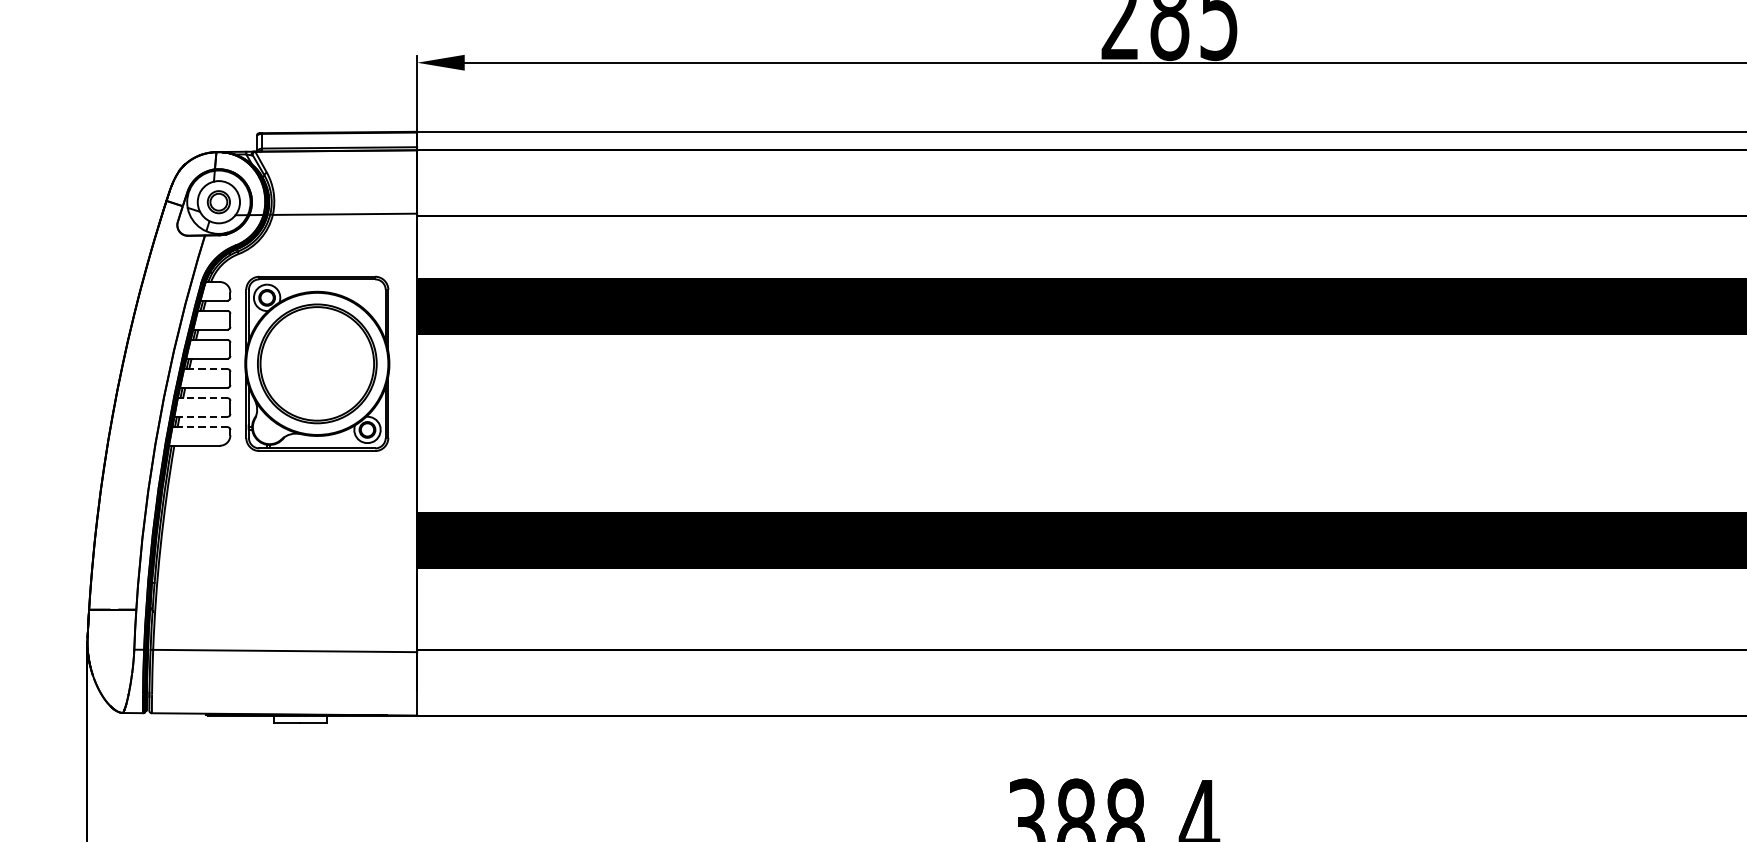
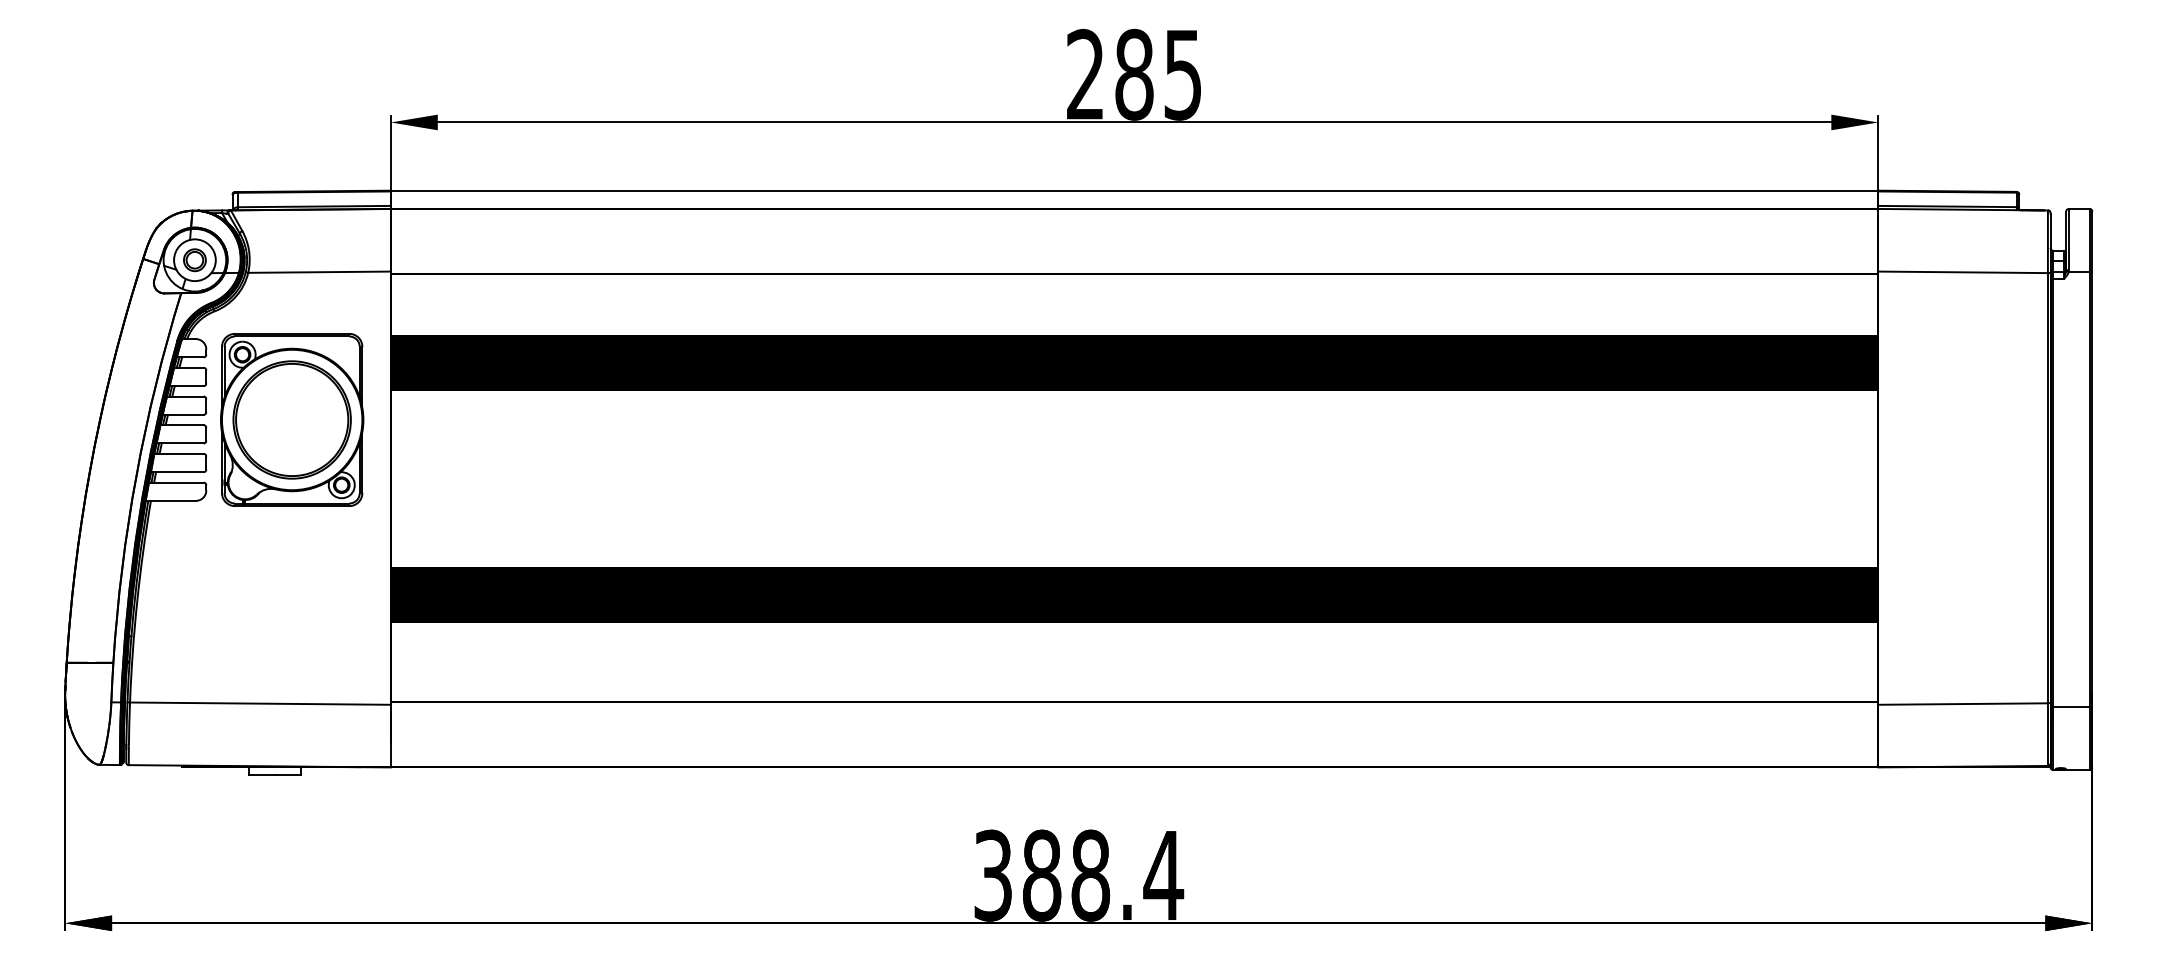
line: (208, 369) -> (184, 425), dashed -> solid
line: (205, 397) -> (181, 453), dashed -> solid
line: (203, 417) -> (179, 472), dashed -> solid
line: (202, 427) -> (178, 482), dashed -> solid

